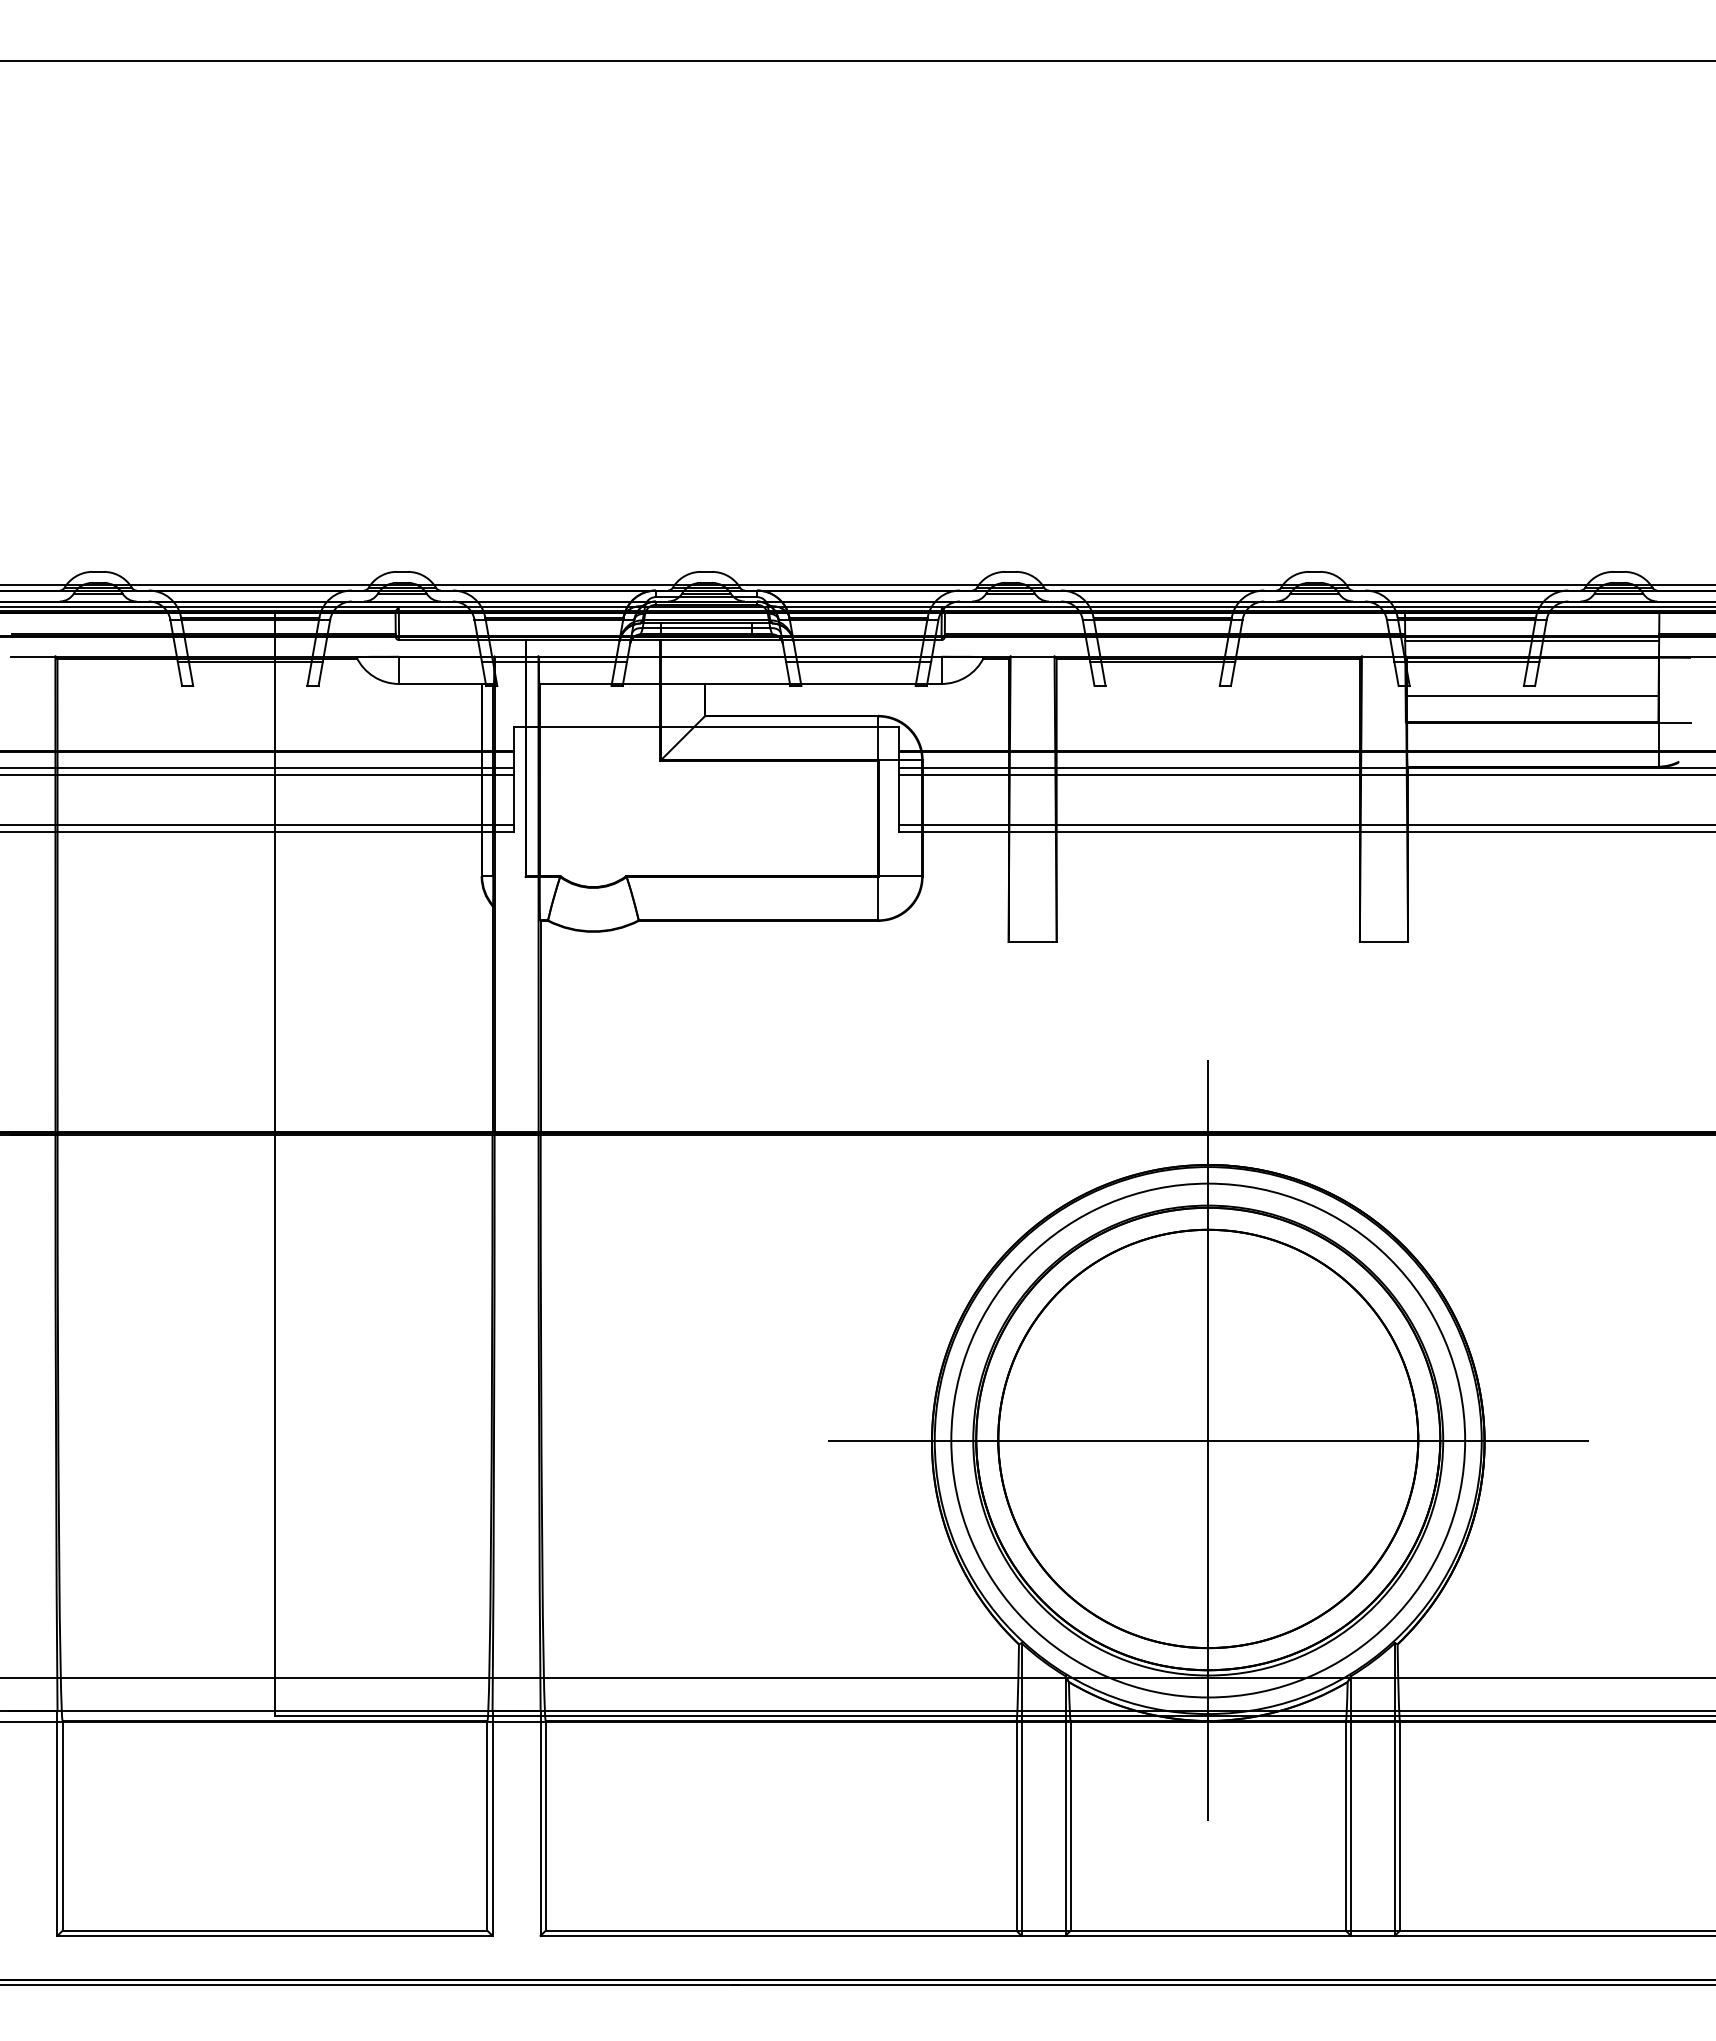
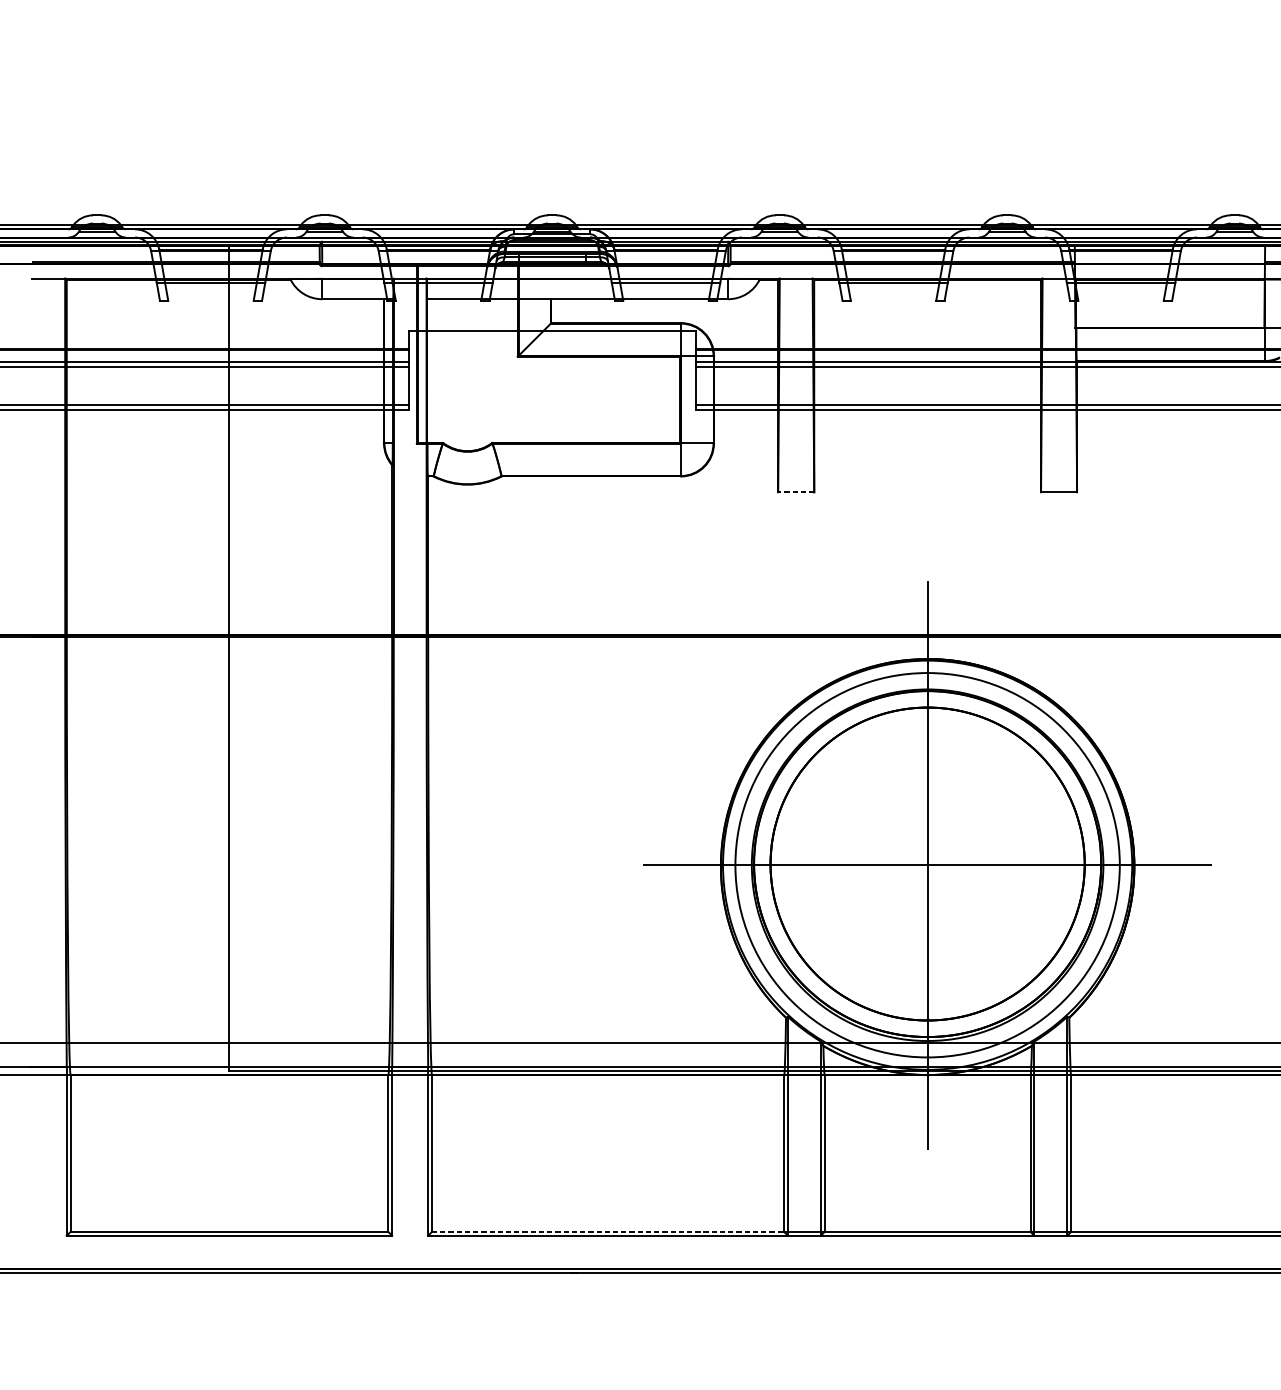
line: (1532, 640) -> (1170, 266), removed
line: (1531, 695) -> (1169, 307), removed
line: (1032, 941) -> (796, 491), solid -> dashed
line: (781, 1930) -> (608, 1231), solid -> dashed

